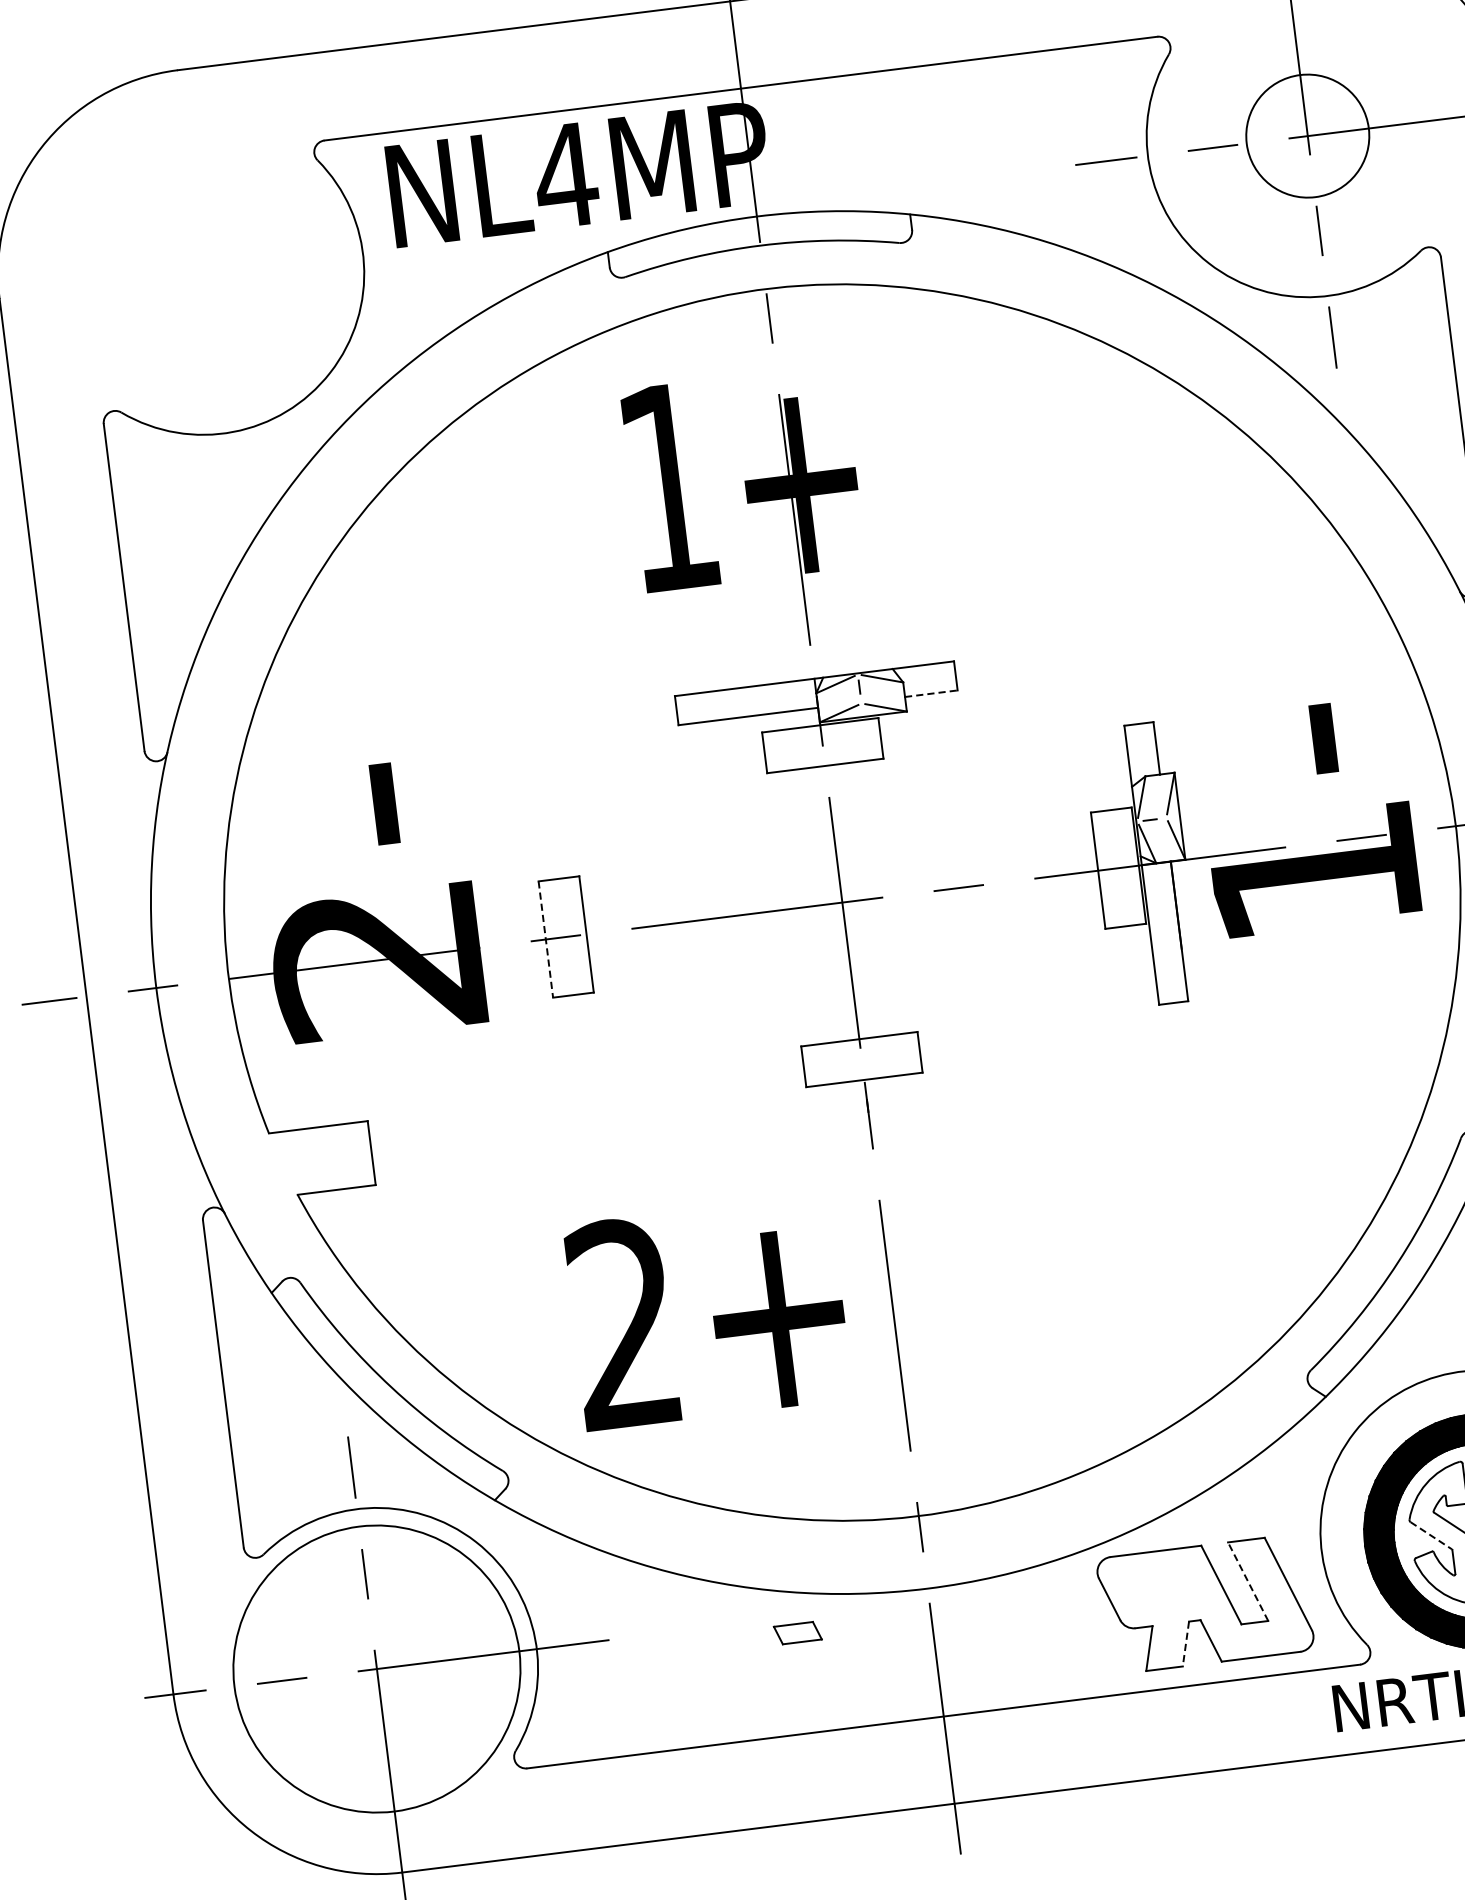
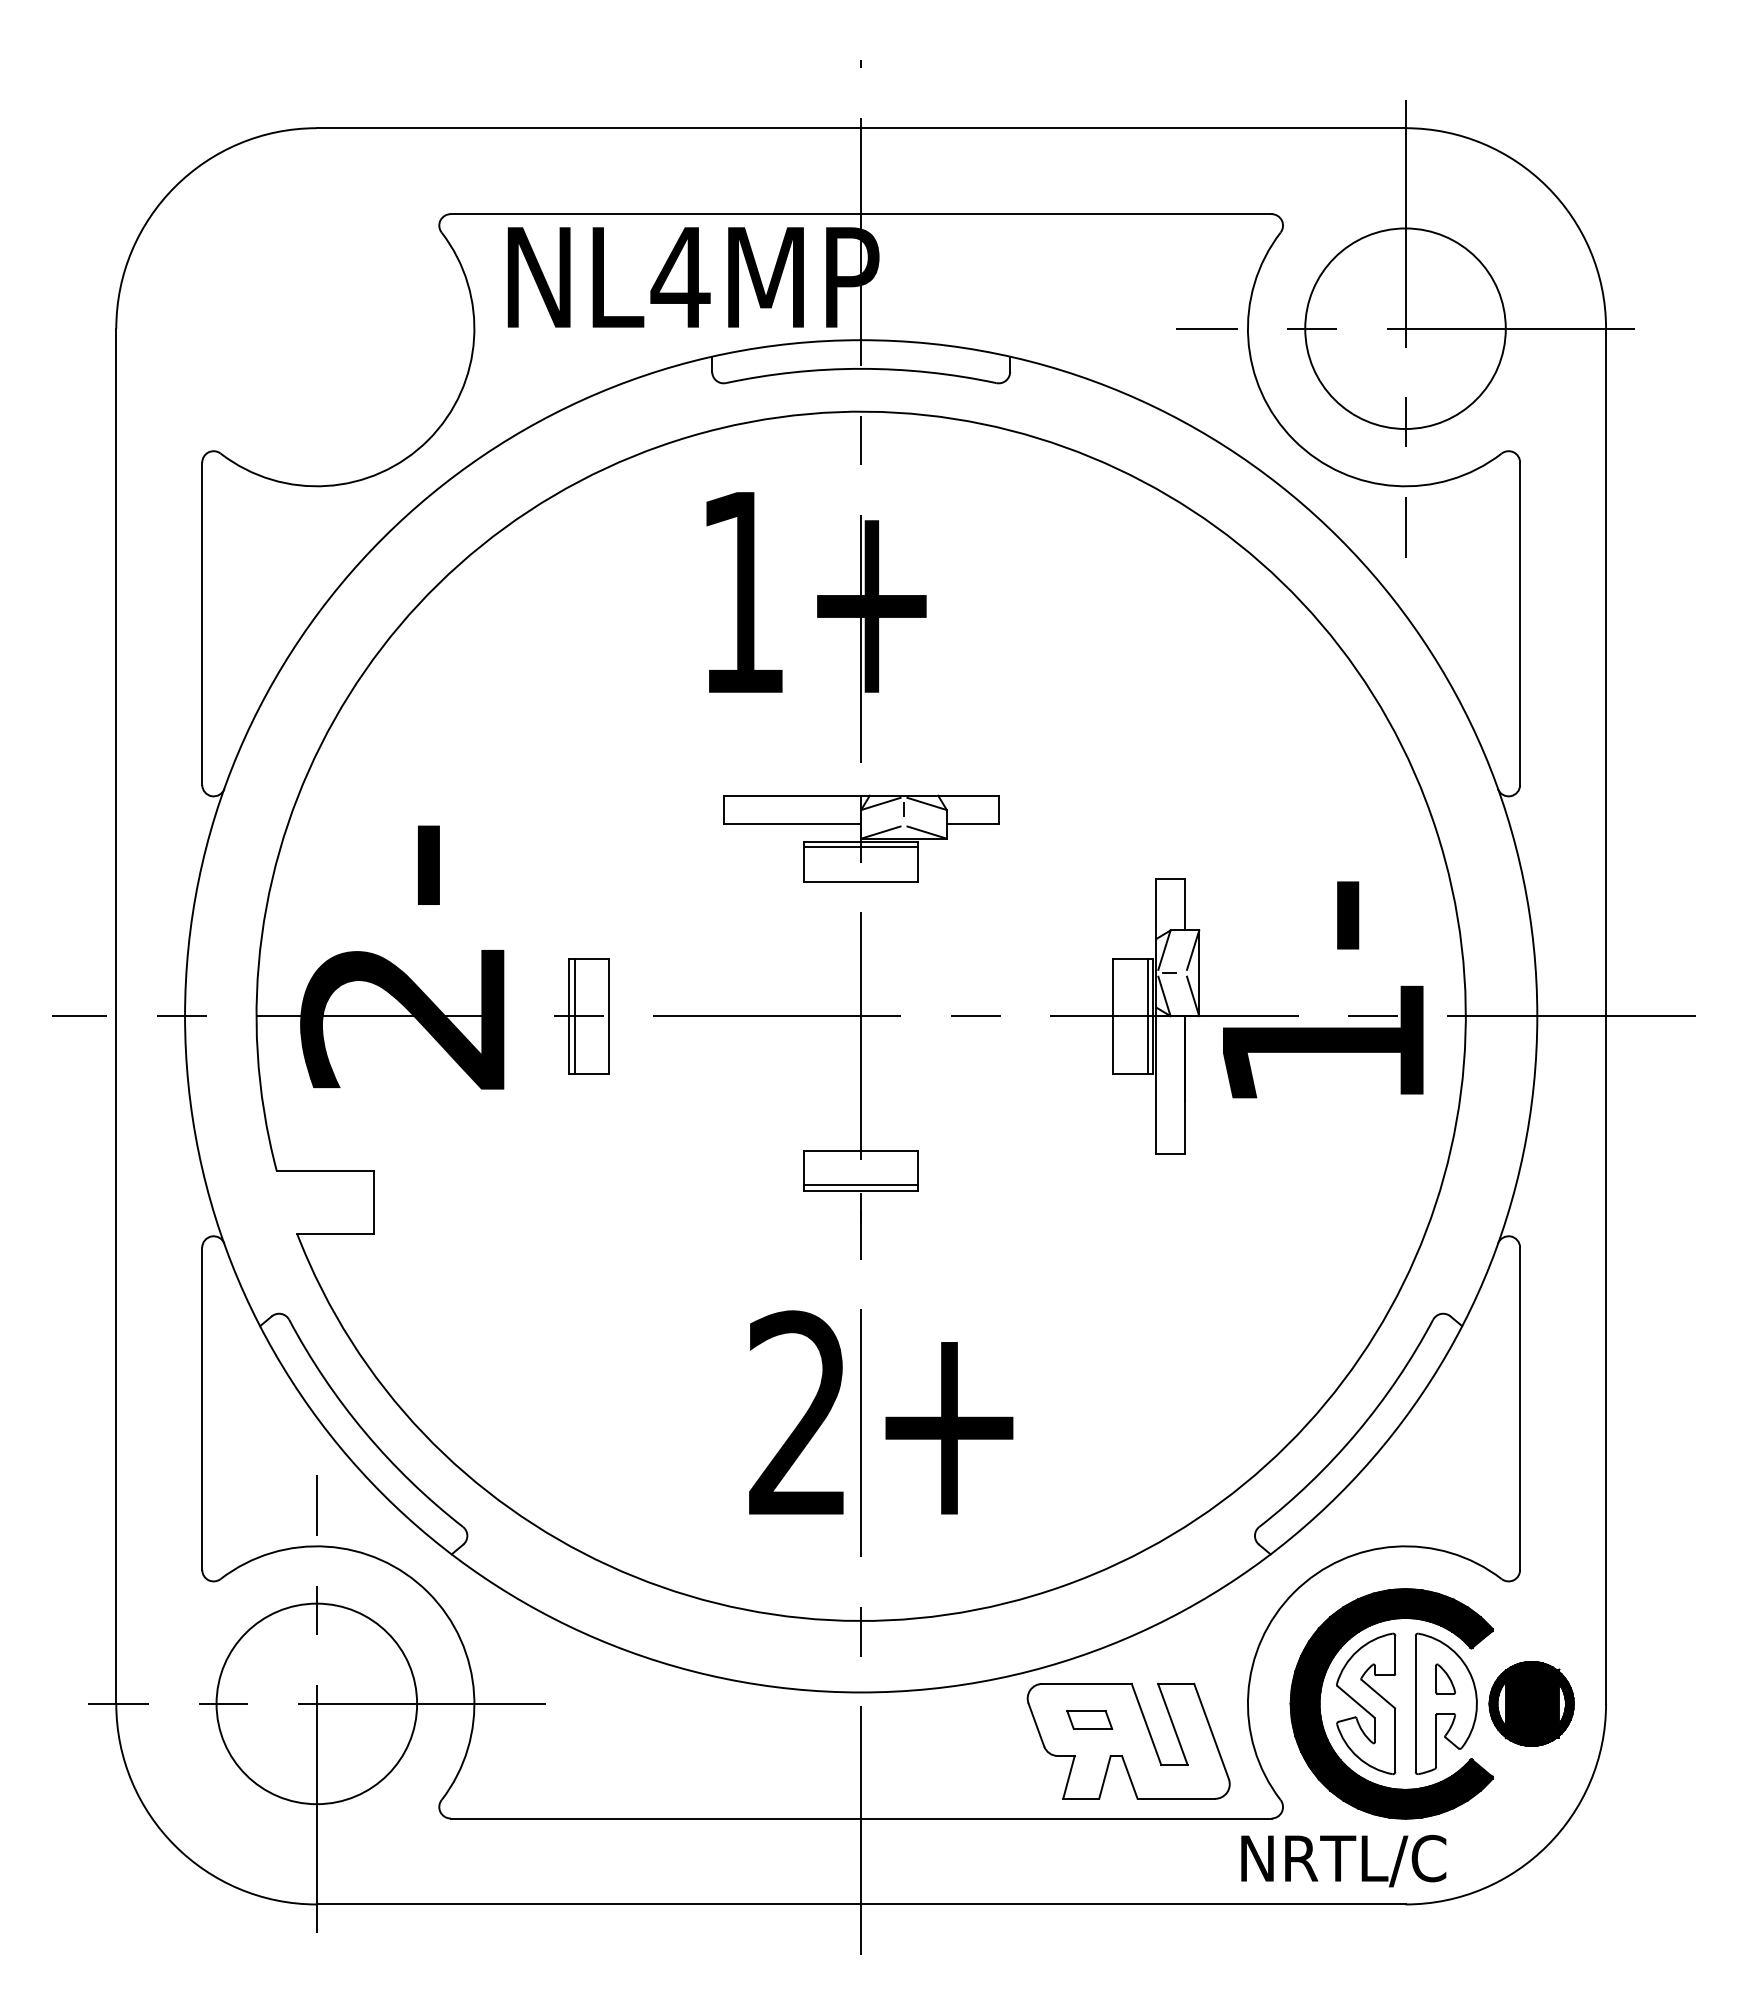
circle: (1307, 135) -> (1405, 328), size x1.67
line: (931, 693) -> (972, 824), dashed -> solid
line: (820, 731) -> (860, 847), added
line: (1132, 866) -> (1147, 1016), added
line: (551, 938) -> (574, 1016), added
line: (545, 939) -> (568, 1016), dashed -> solid
line: (863, 1074) -> (860, 1185), added
text: (708, 1312) -> (881, 1412), moved
line: (1431, 1536) -> (1356, 1702), dashed -> solid
line: (1247, 1581) -> (1172, 1724), dashed -> solid
part: (797, 1632) -> (1089, 1719), moved
line: (1185, 1644) -> (1104, 1777), dashed -> solid
circle: (376, 1668) -> (316, 1703), size x0.71

